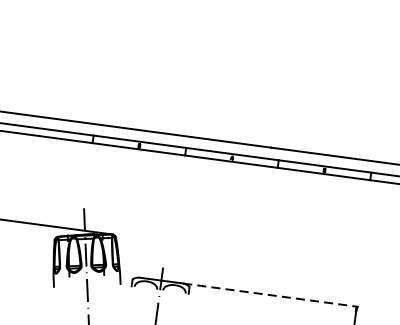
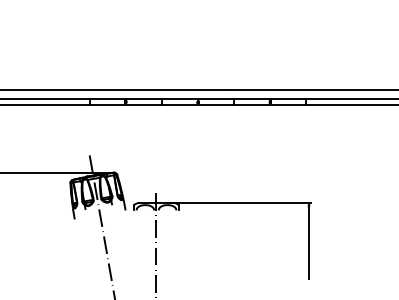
line: (271, 294) -> (242, 202), dashed -> solid

